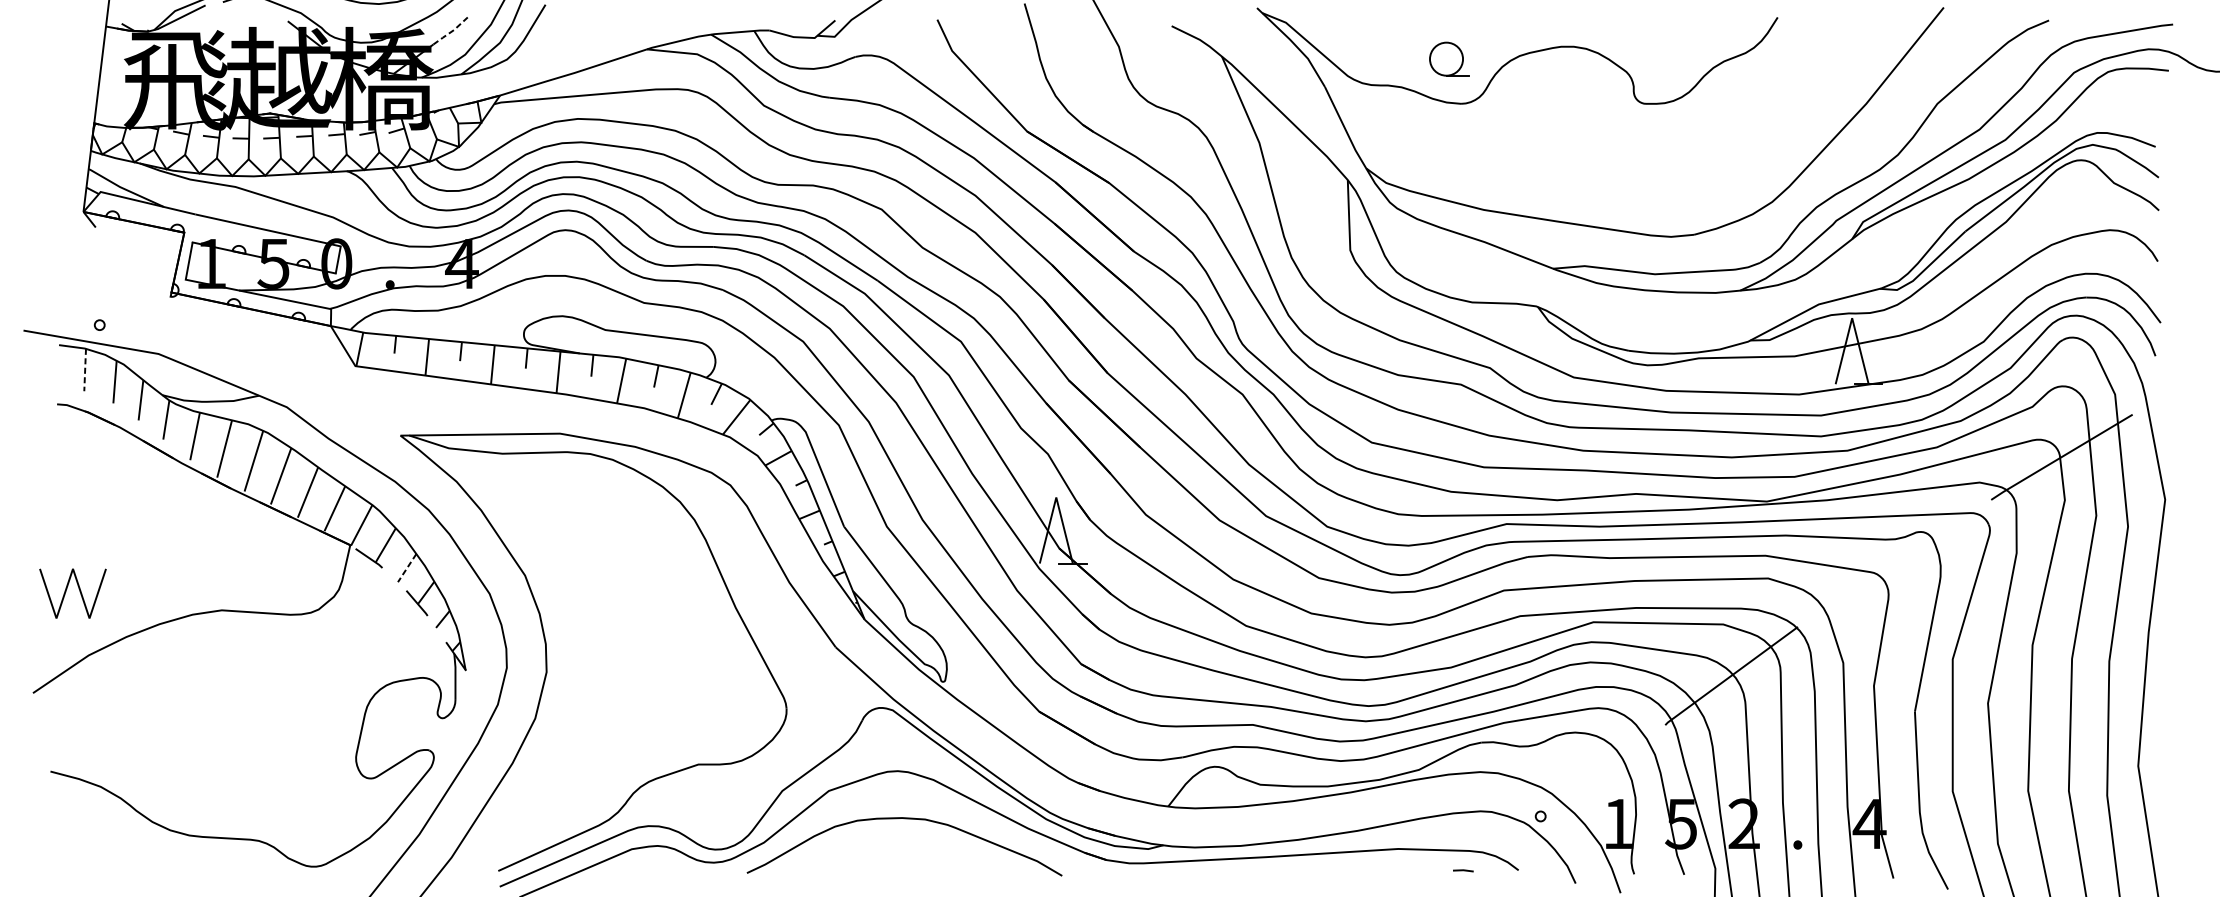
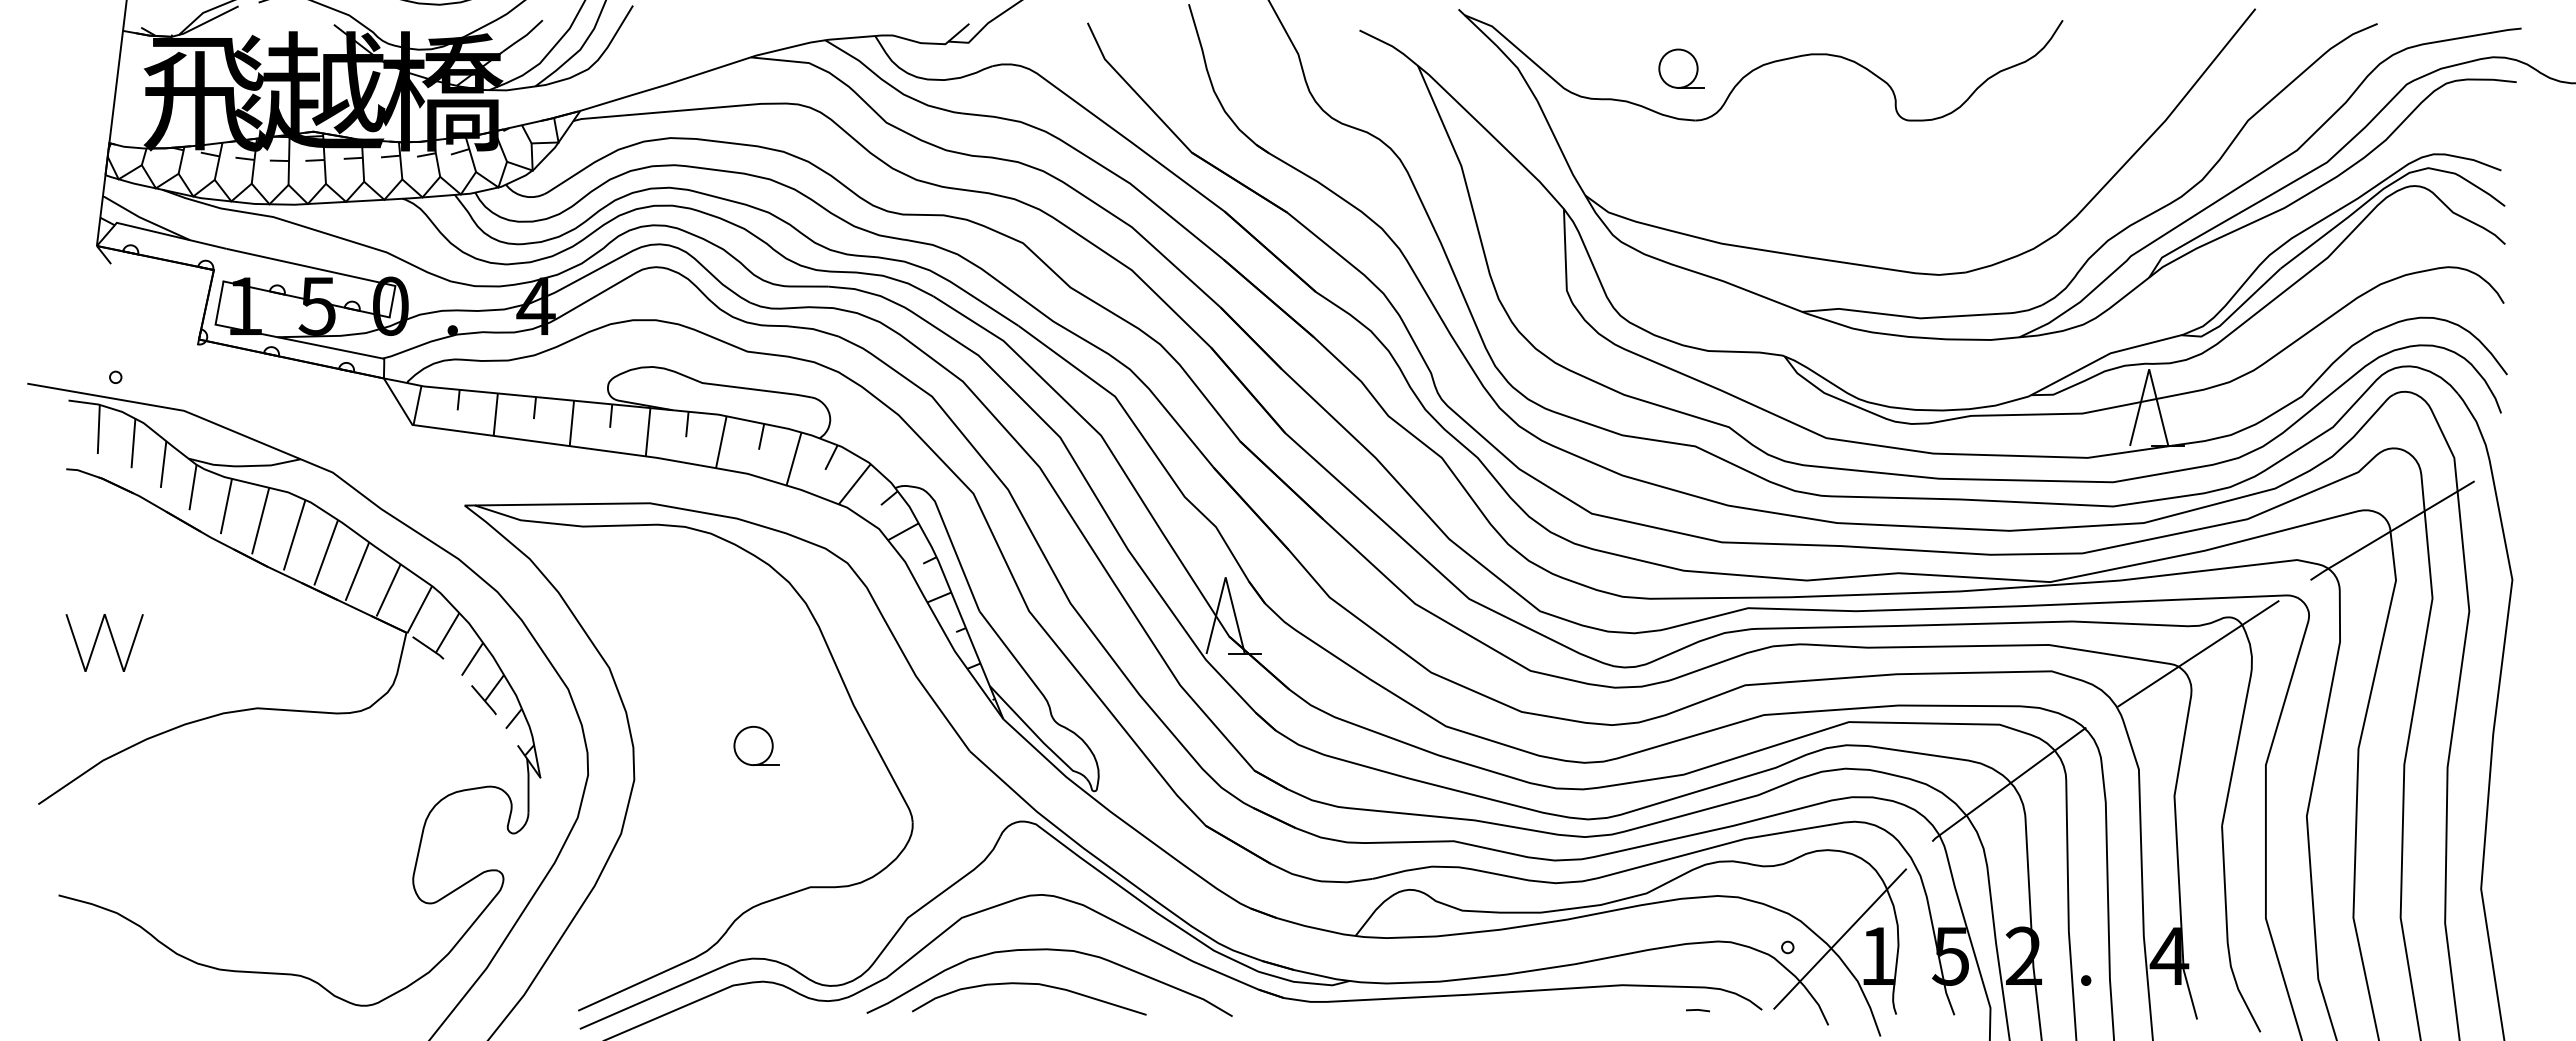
line: (451, 32) -> (523, 37), dashed -> solid
line: (84, 370) -> (98, 429), dashed -> solid
line: (1894, 563) -> (2198, 653), added
line: (407, 568) -> (472, 659), dashed -> solid
line: (66, 590) -> (97, 639), moved
part: (651, 642) -> (756, 745), added
line: (1586, 808) -> (1840, 938), added
curve: (887, 848) -> (1029, 984), added

